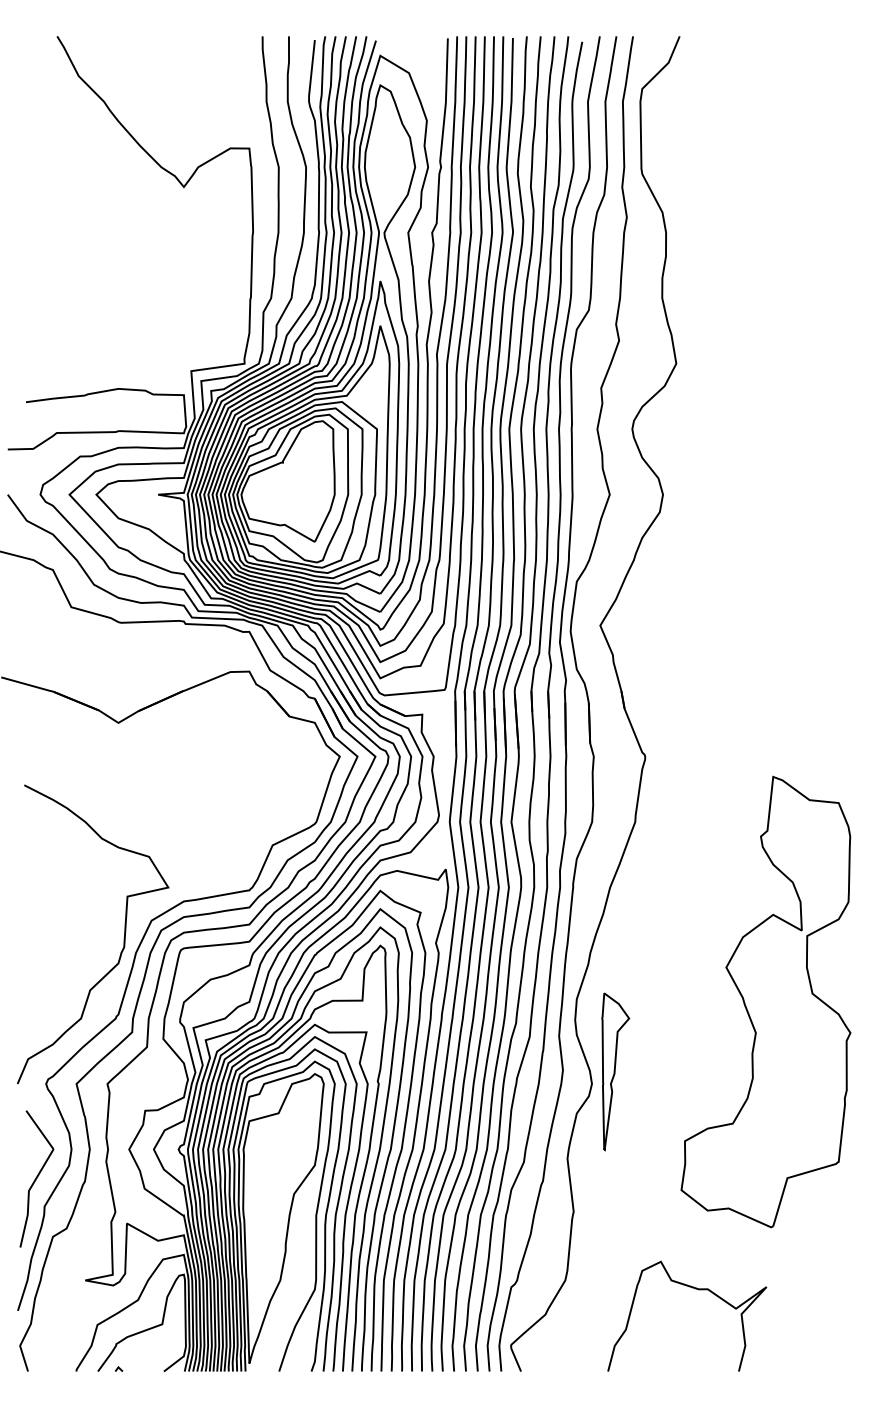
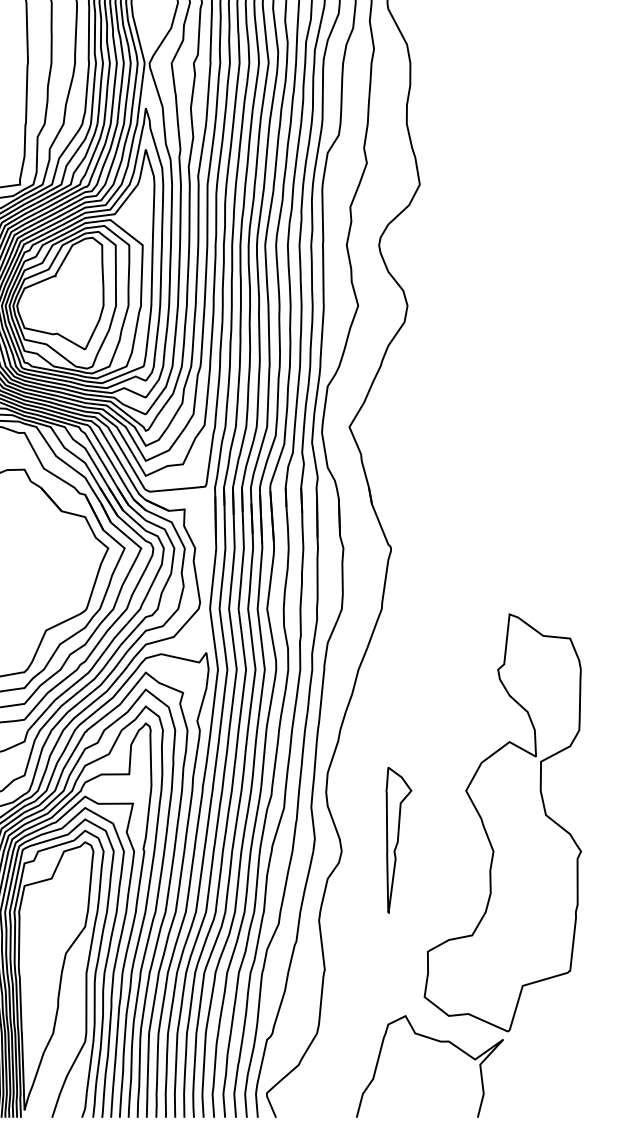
part: (765, 1001) -> (502, 822), moved
part: (615, 1071) -> (398, 839), moved

